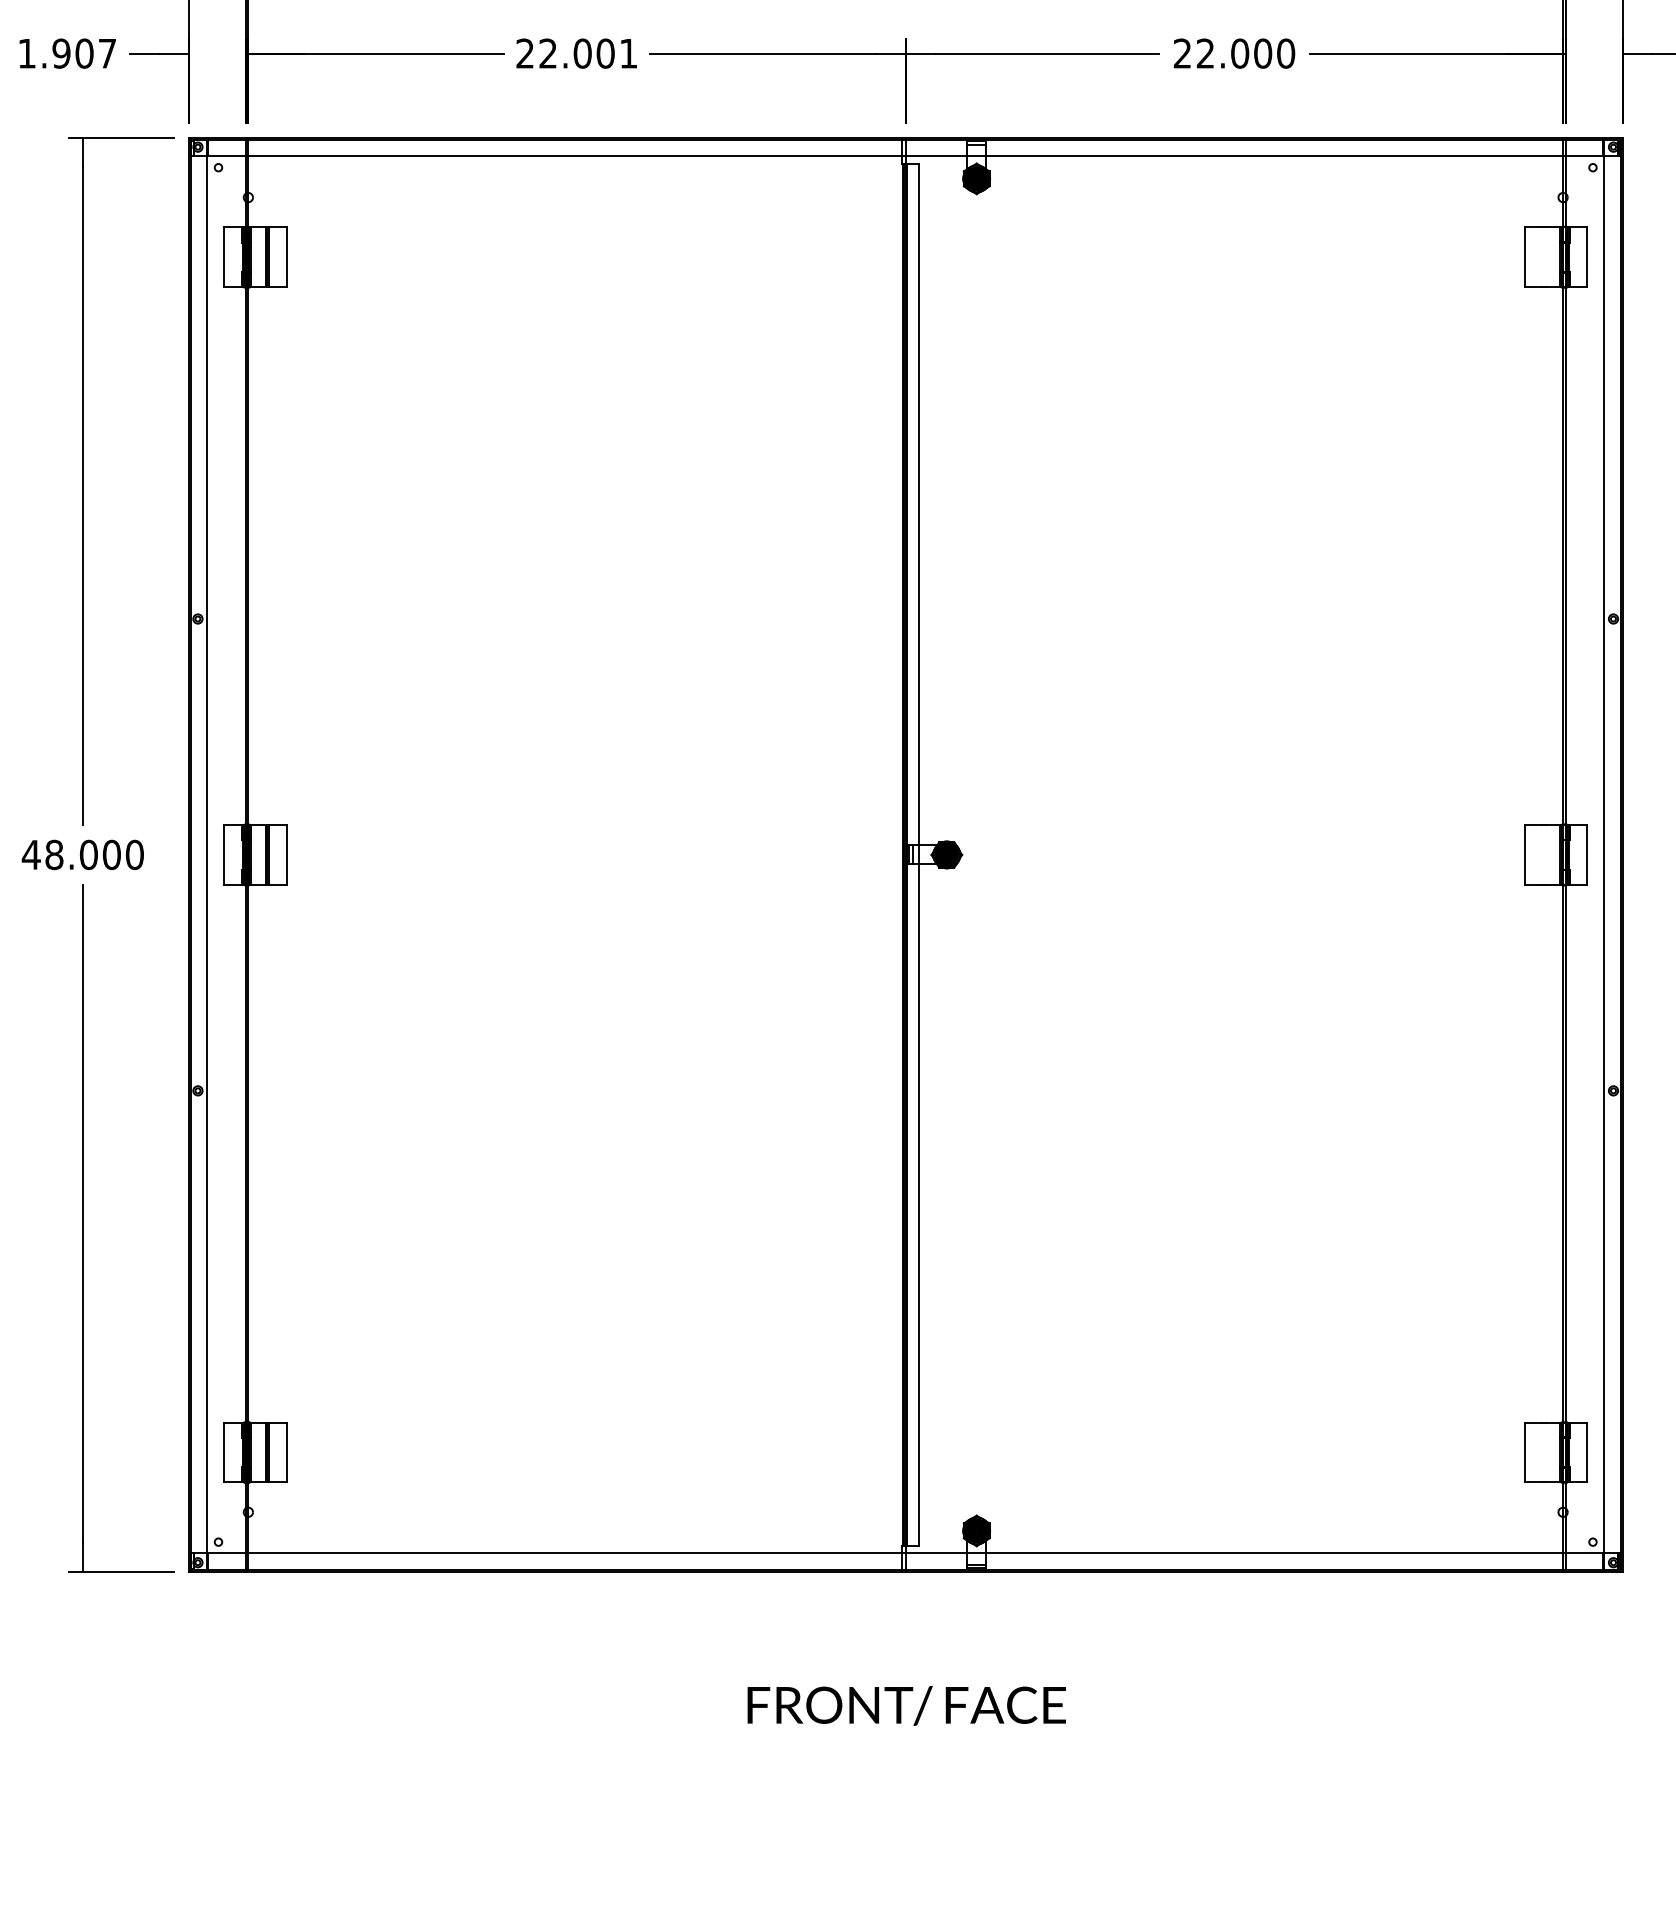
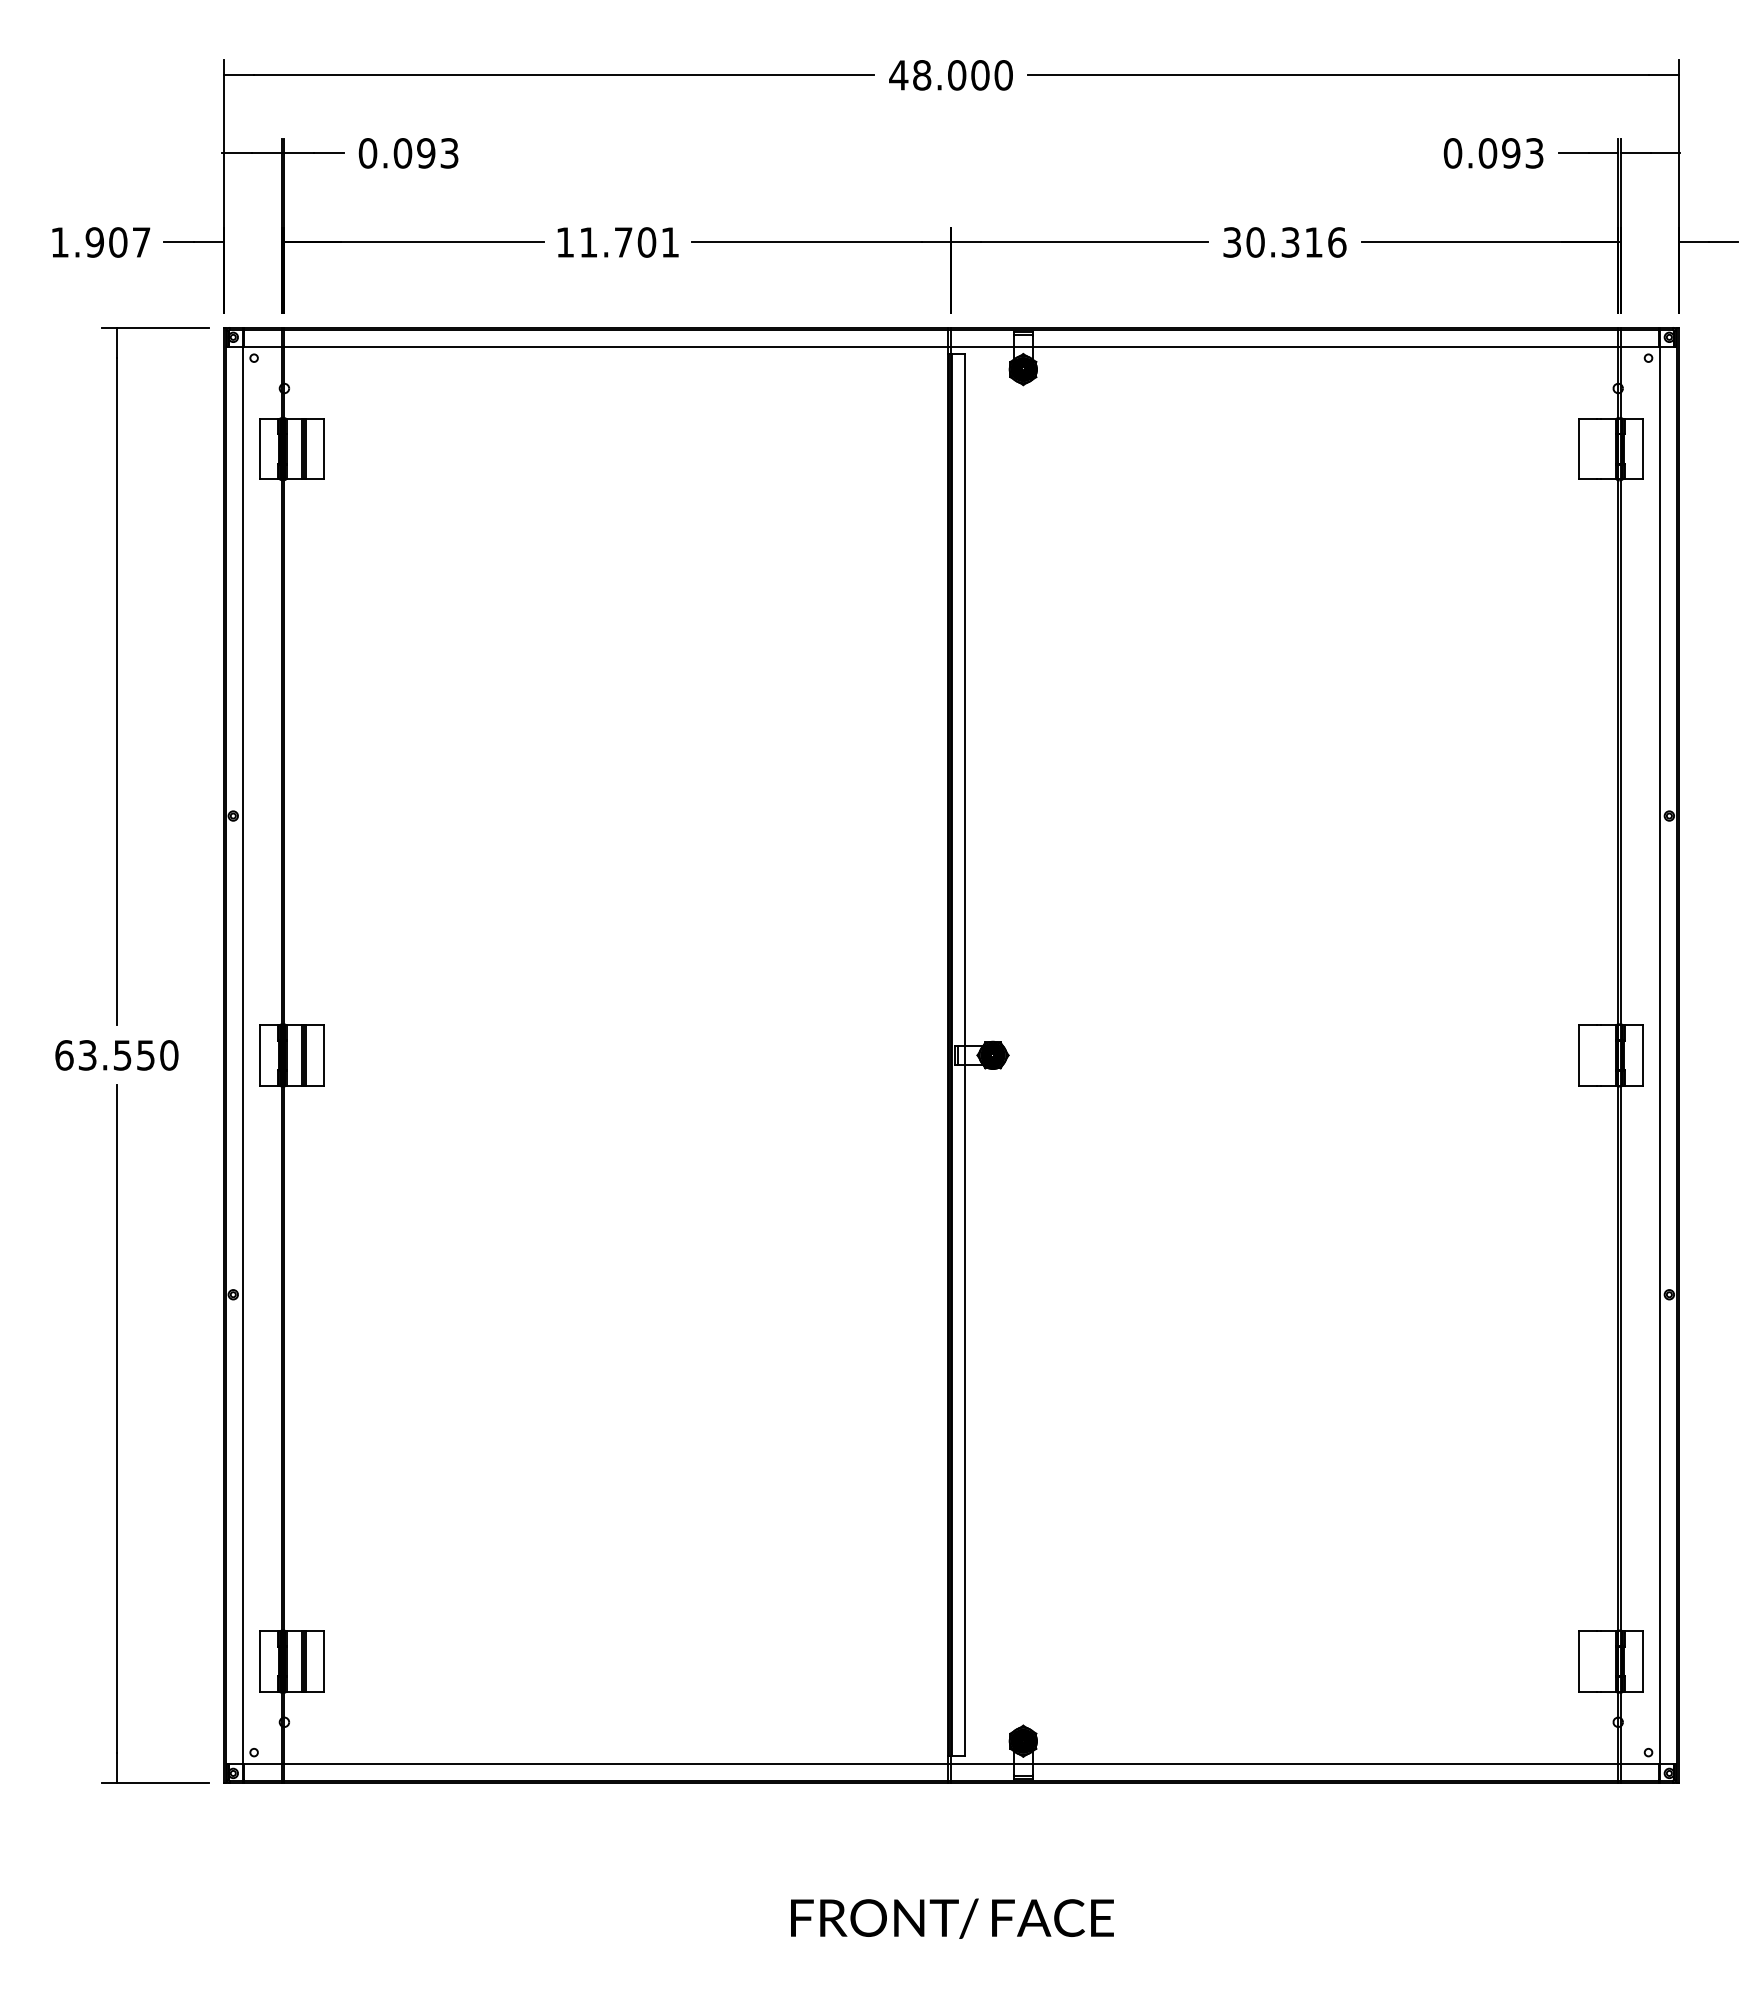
text: (553, 53) -> (594, 242), 22.001 -> 11.701
text: (1234, 53) -> (1284, 242), 22.000 -> 30.316
text: (70, 855) -> (104, 1055), 48.000 -> 63.550

